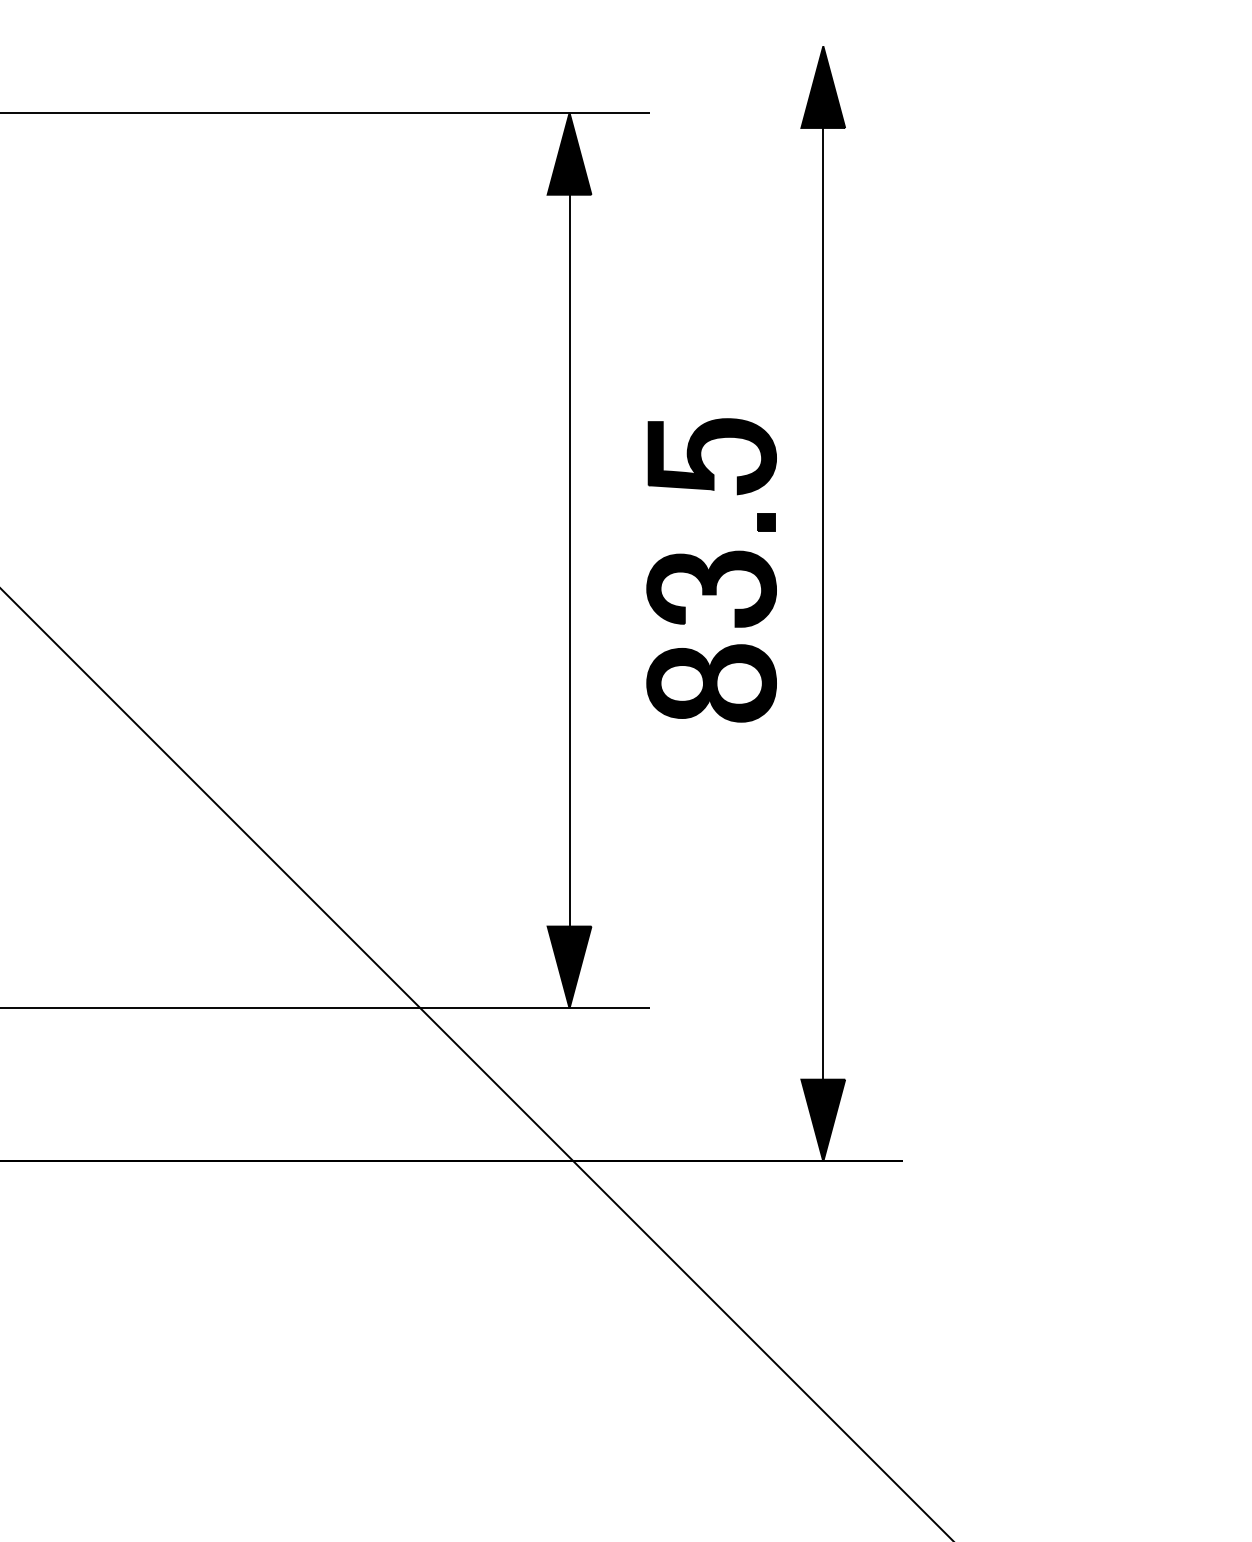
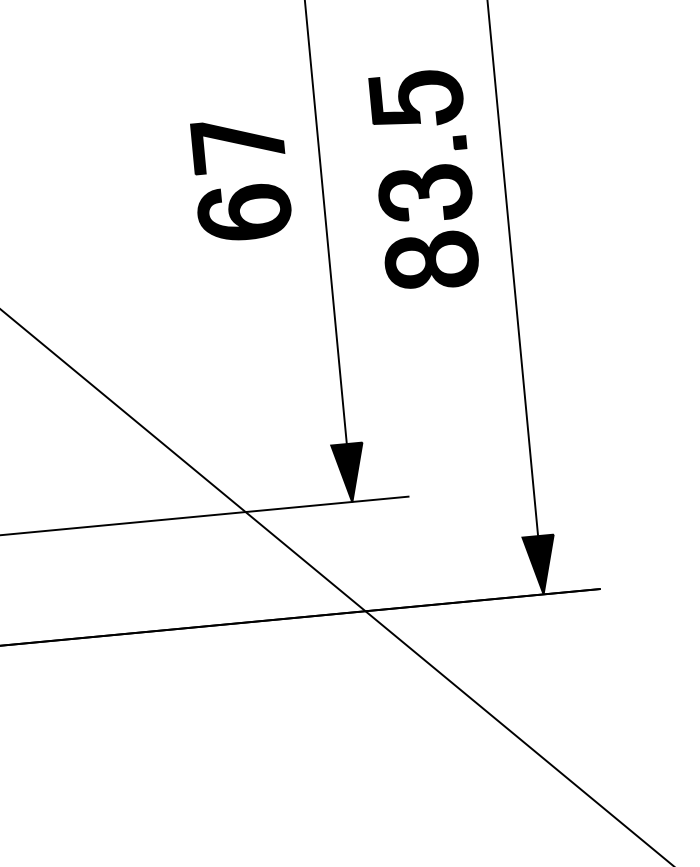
part: (462, 555) -> (245, 186), added

